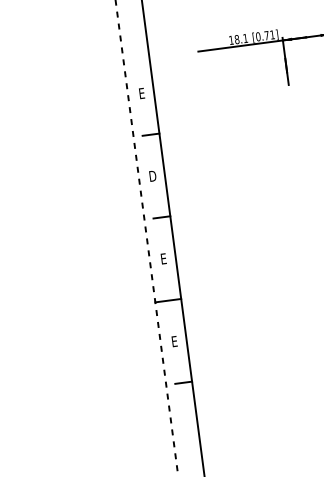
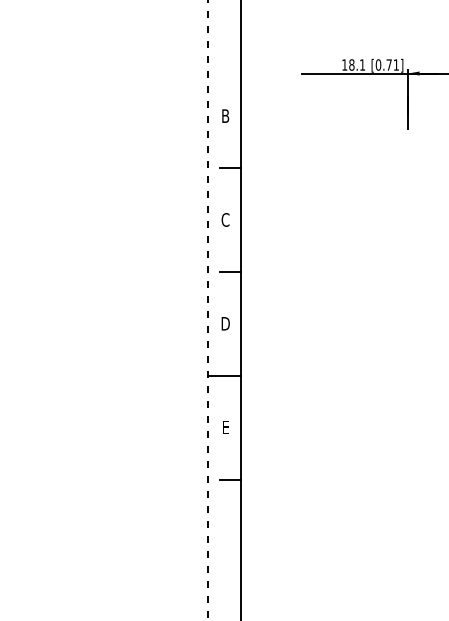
text: (141, 93) -> (225, 115), E -> B
text: (152, 175) -> (225, 219), D -> C
text: (163, 258) -> (225, 323), E -> D

